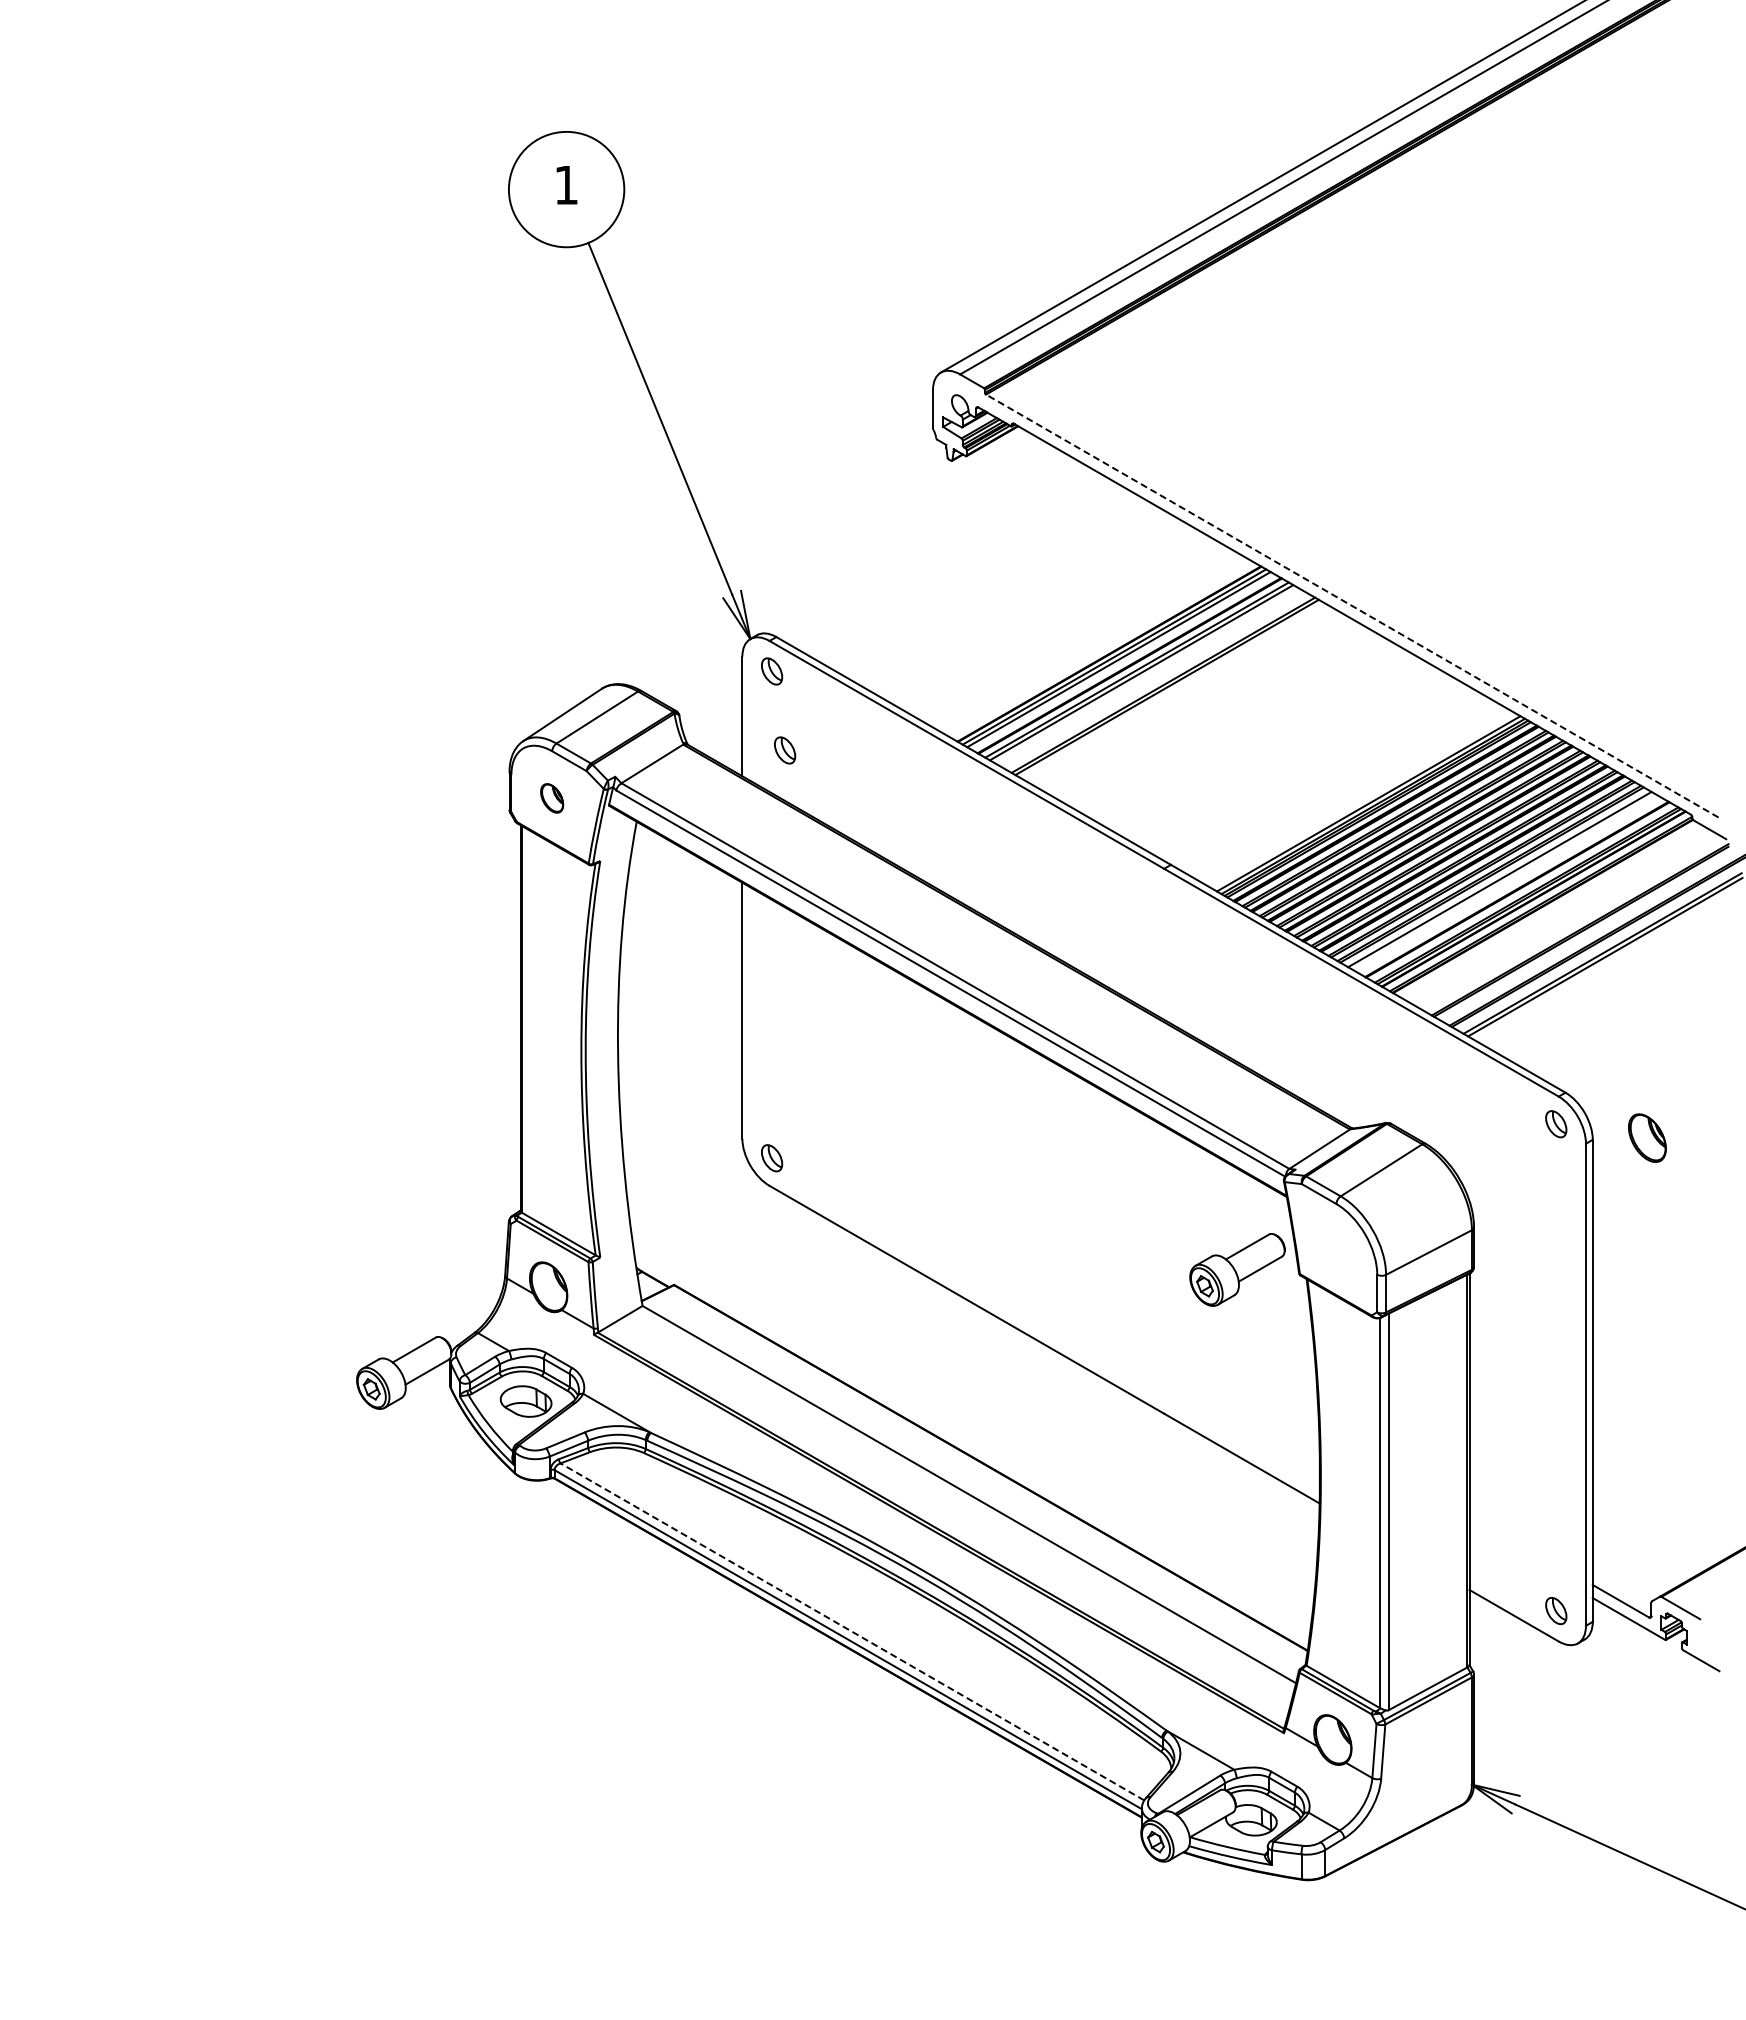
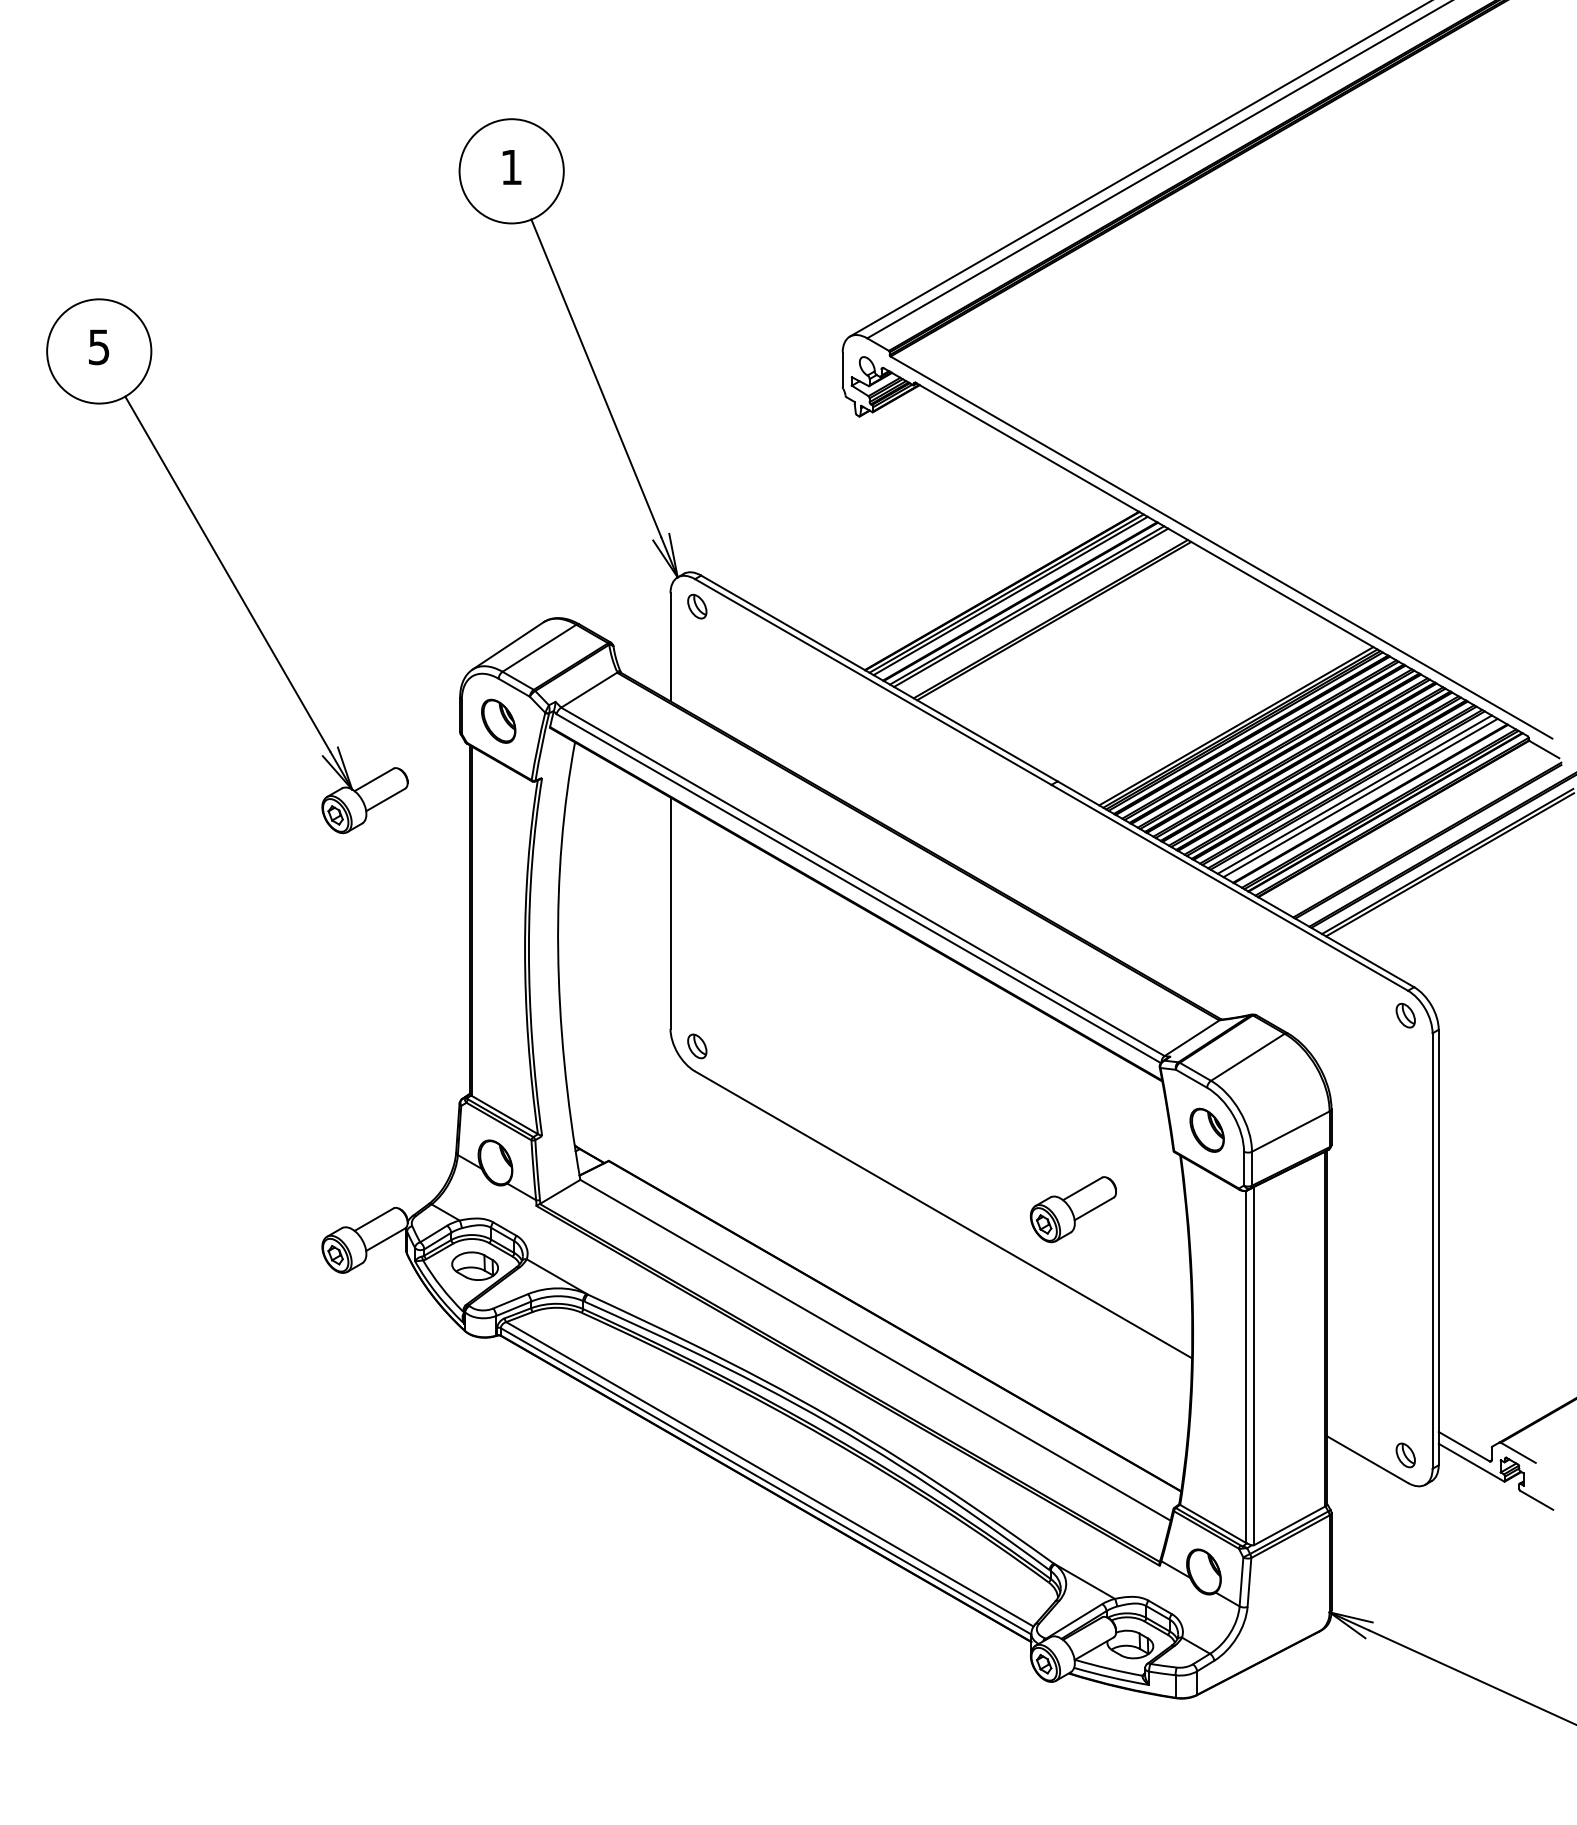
line: (1352, 606) -> (1221, 547), dashed -> solid
part: (251, 626) -> (227, 566), added
part: (785, 750) -> (709, 678), removed
part: (551, 798) -> (498, 721), size x1.67
line: (1506, 882) -> (1360, 797), added
part: (1647, 1137) -> (1207, 1129), moved
part: (1237, 1269) -> (1073, 1209), moved
line: (852, 1631) -> (769, 1473), dashed -> solid

